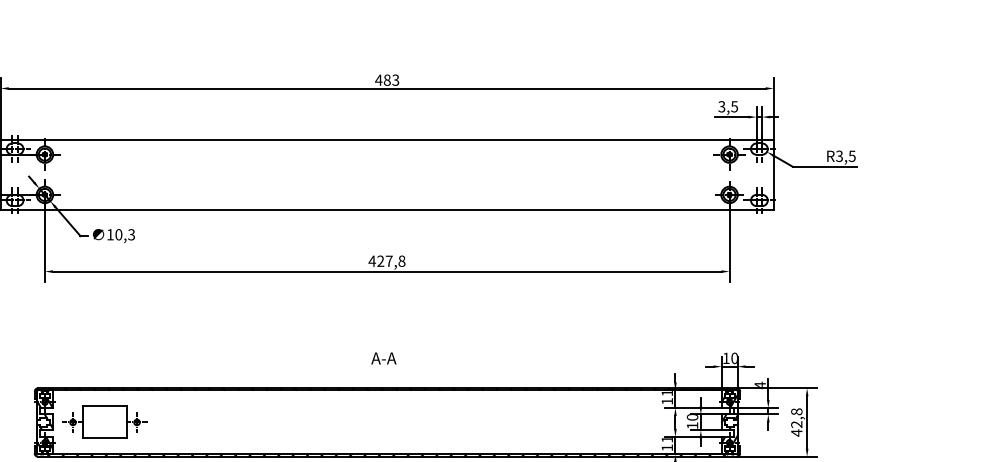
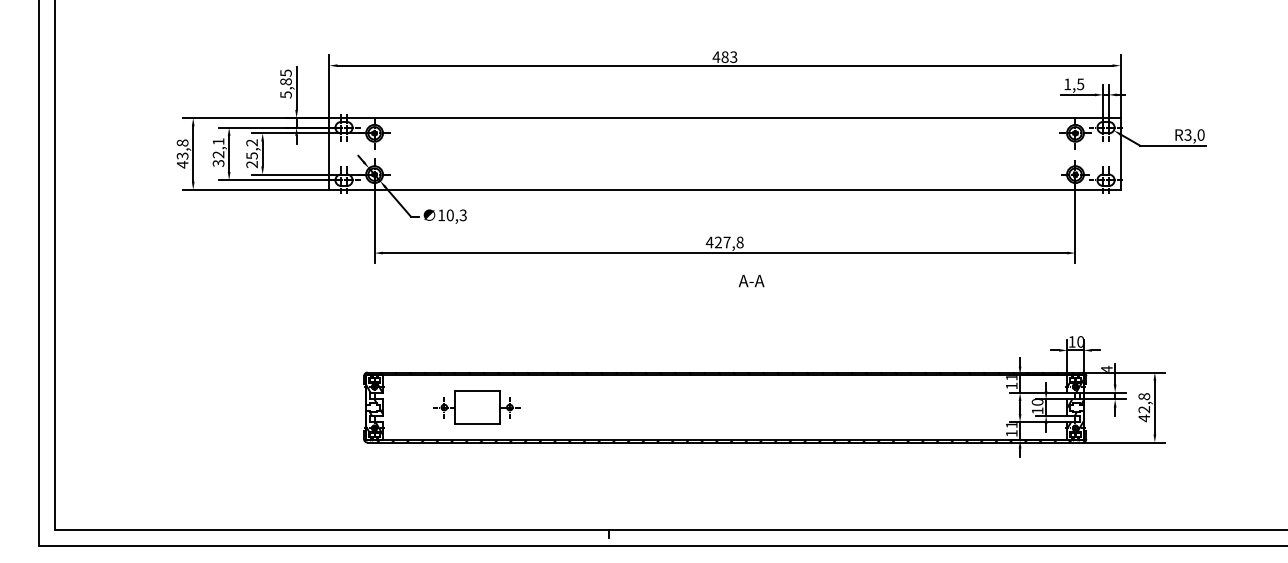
text: (721, 106) -> (1067, 84), 3,5 -> 1,5
text: (851, 155) -> (1200, 134), R3,5 -> R3,0
text: (383, 358) -> (751, 281), moved
part: (104, 422) -> (476, 407), moved

